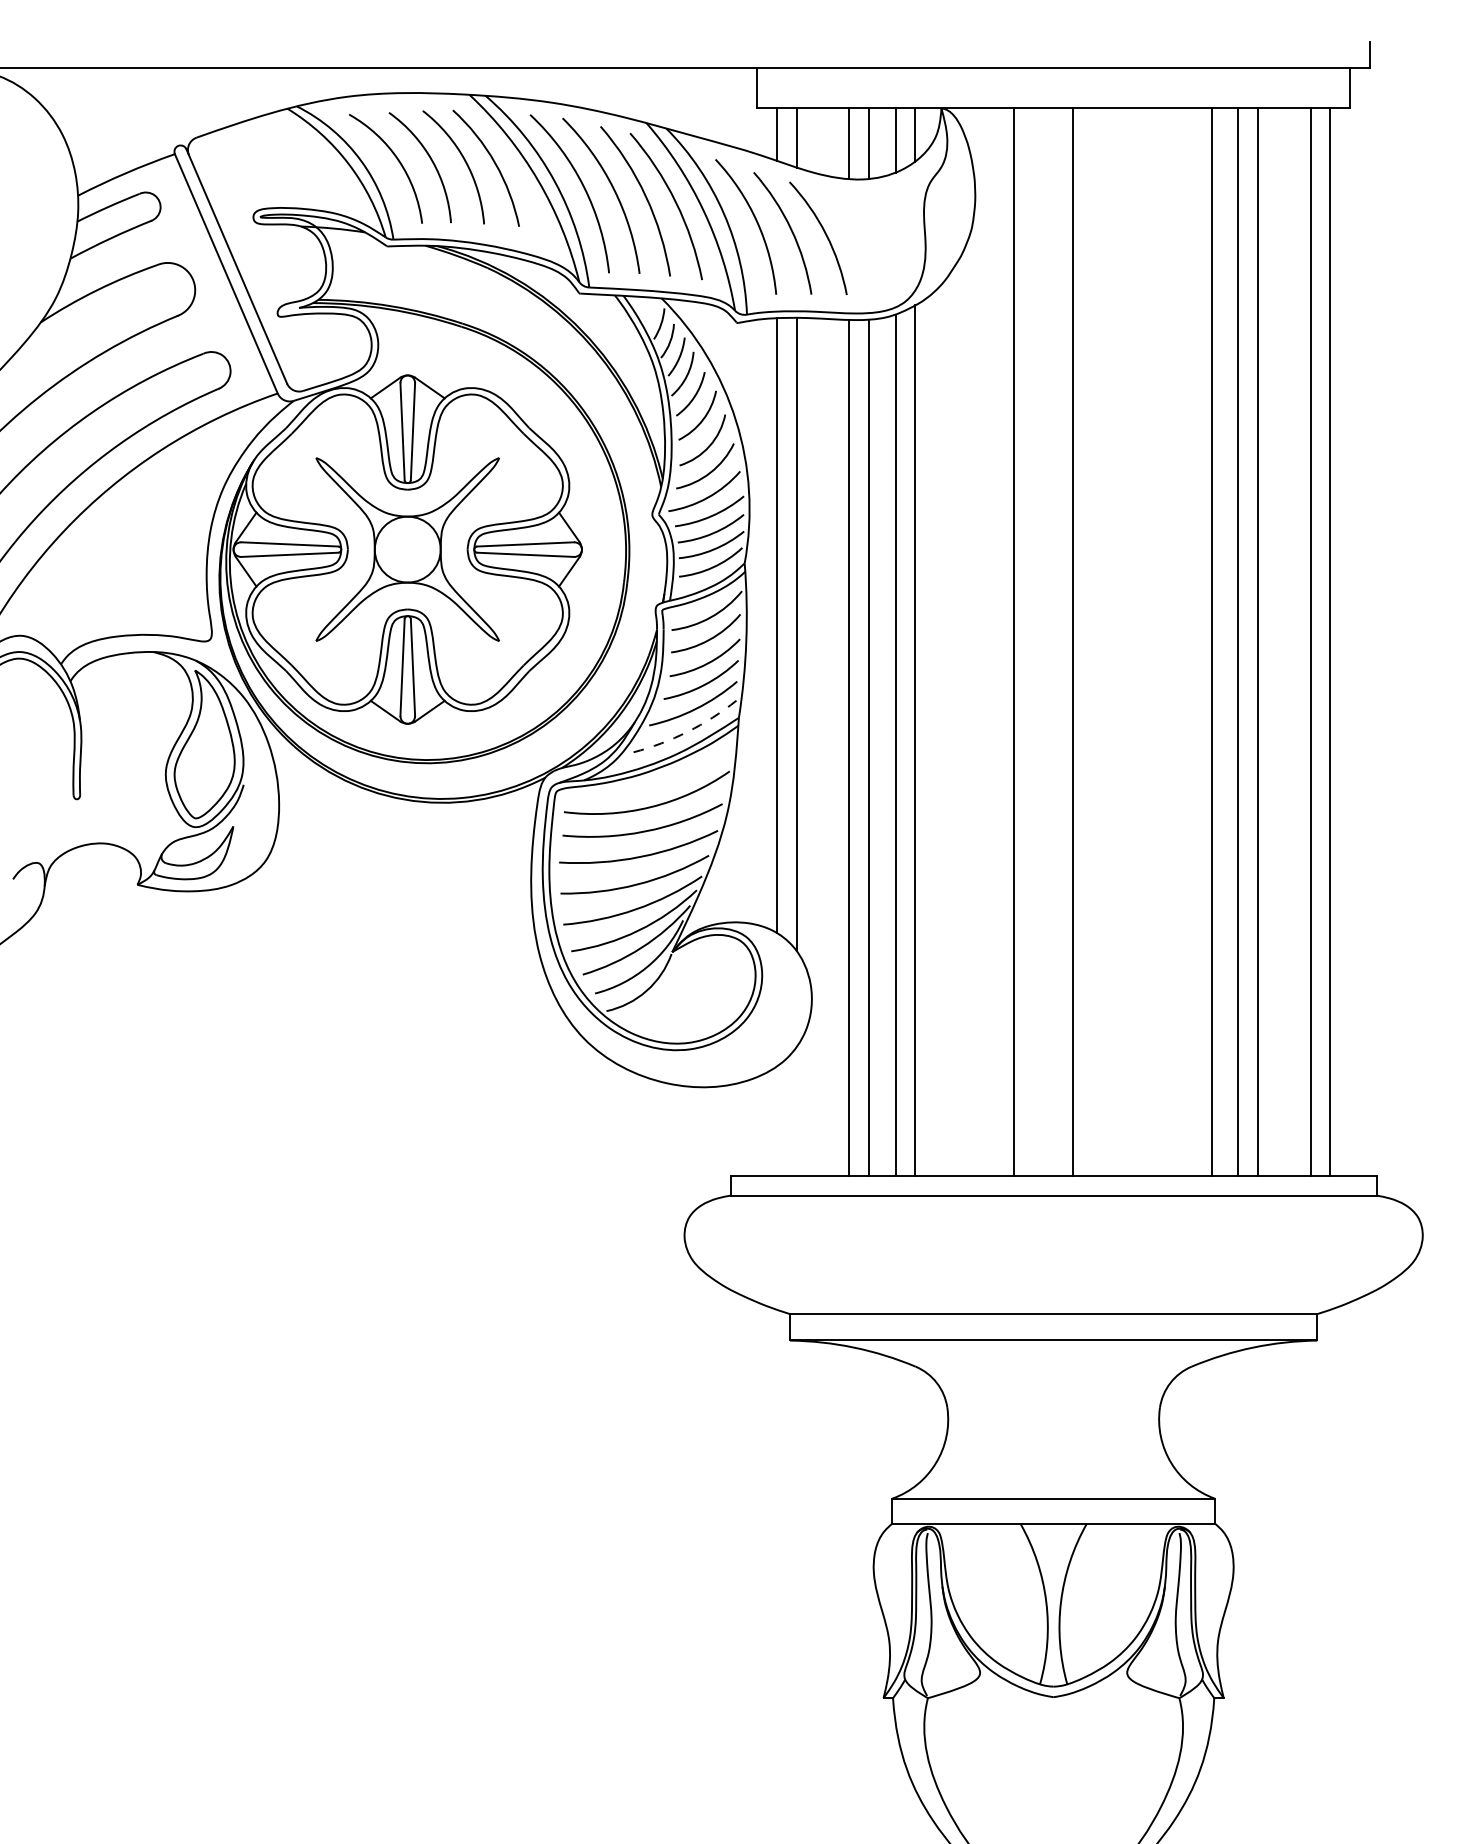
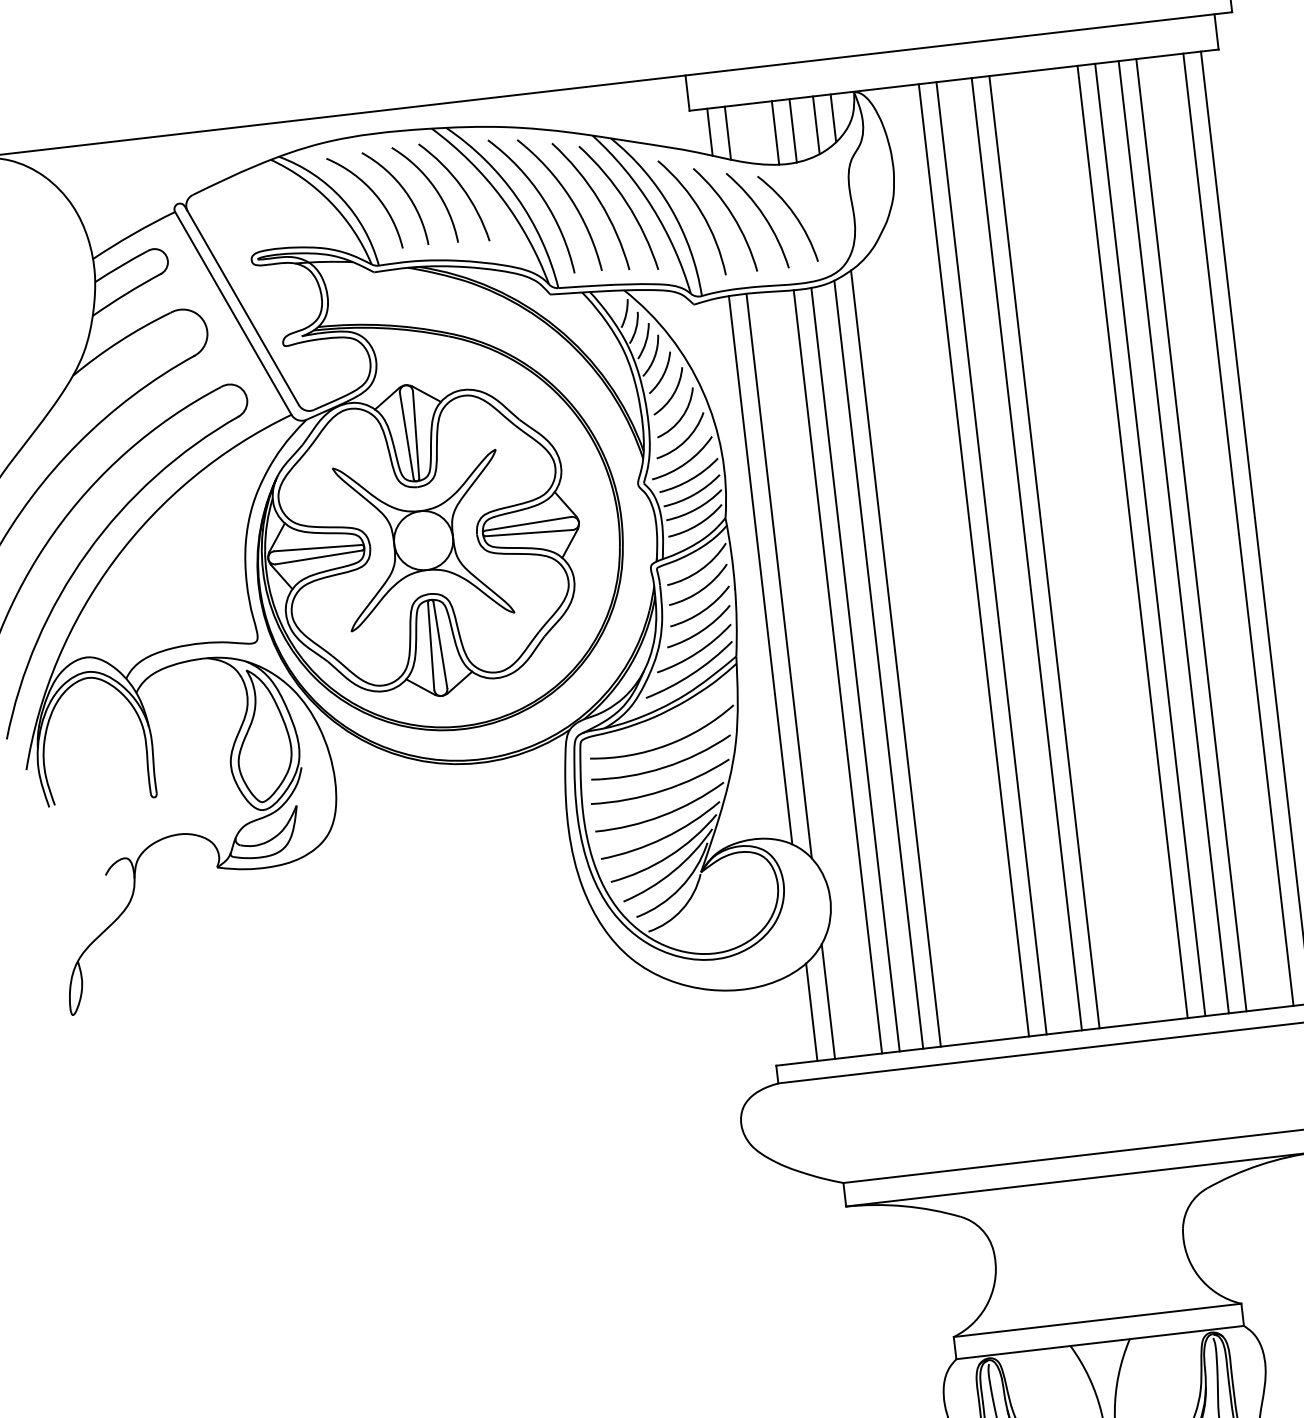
arc: (858, 236) -> (793, 214), added
line: (1033, 641) -> (991, 558), added
line: (1093, 641) -> (1044, 551), added
line: (1192, 641) -> (1132, 541), added
arc: (687, 731) -> (691, 673), dashed -> solid
line: (796, 1111) -> (828, 1001), added
line: (776, 1120) -> (811, 1011), added

